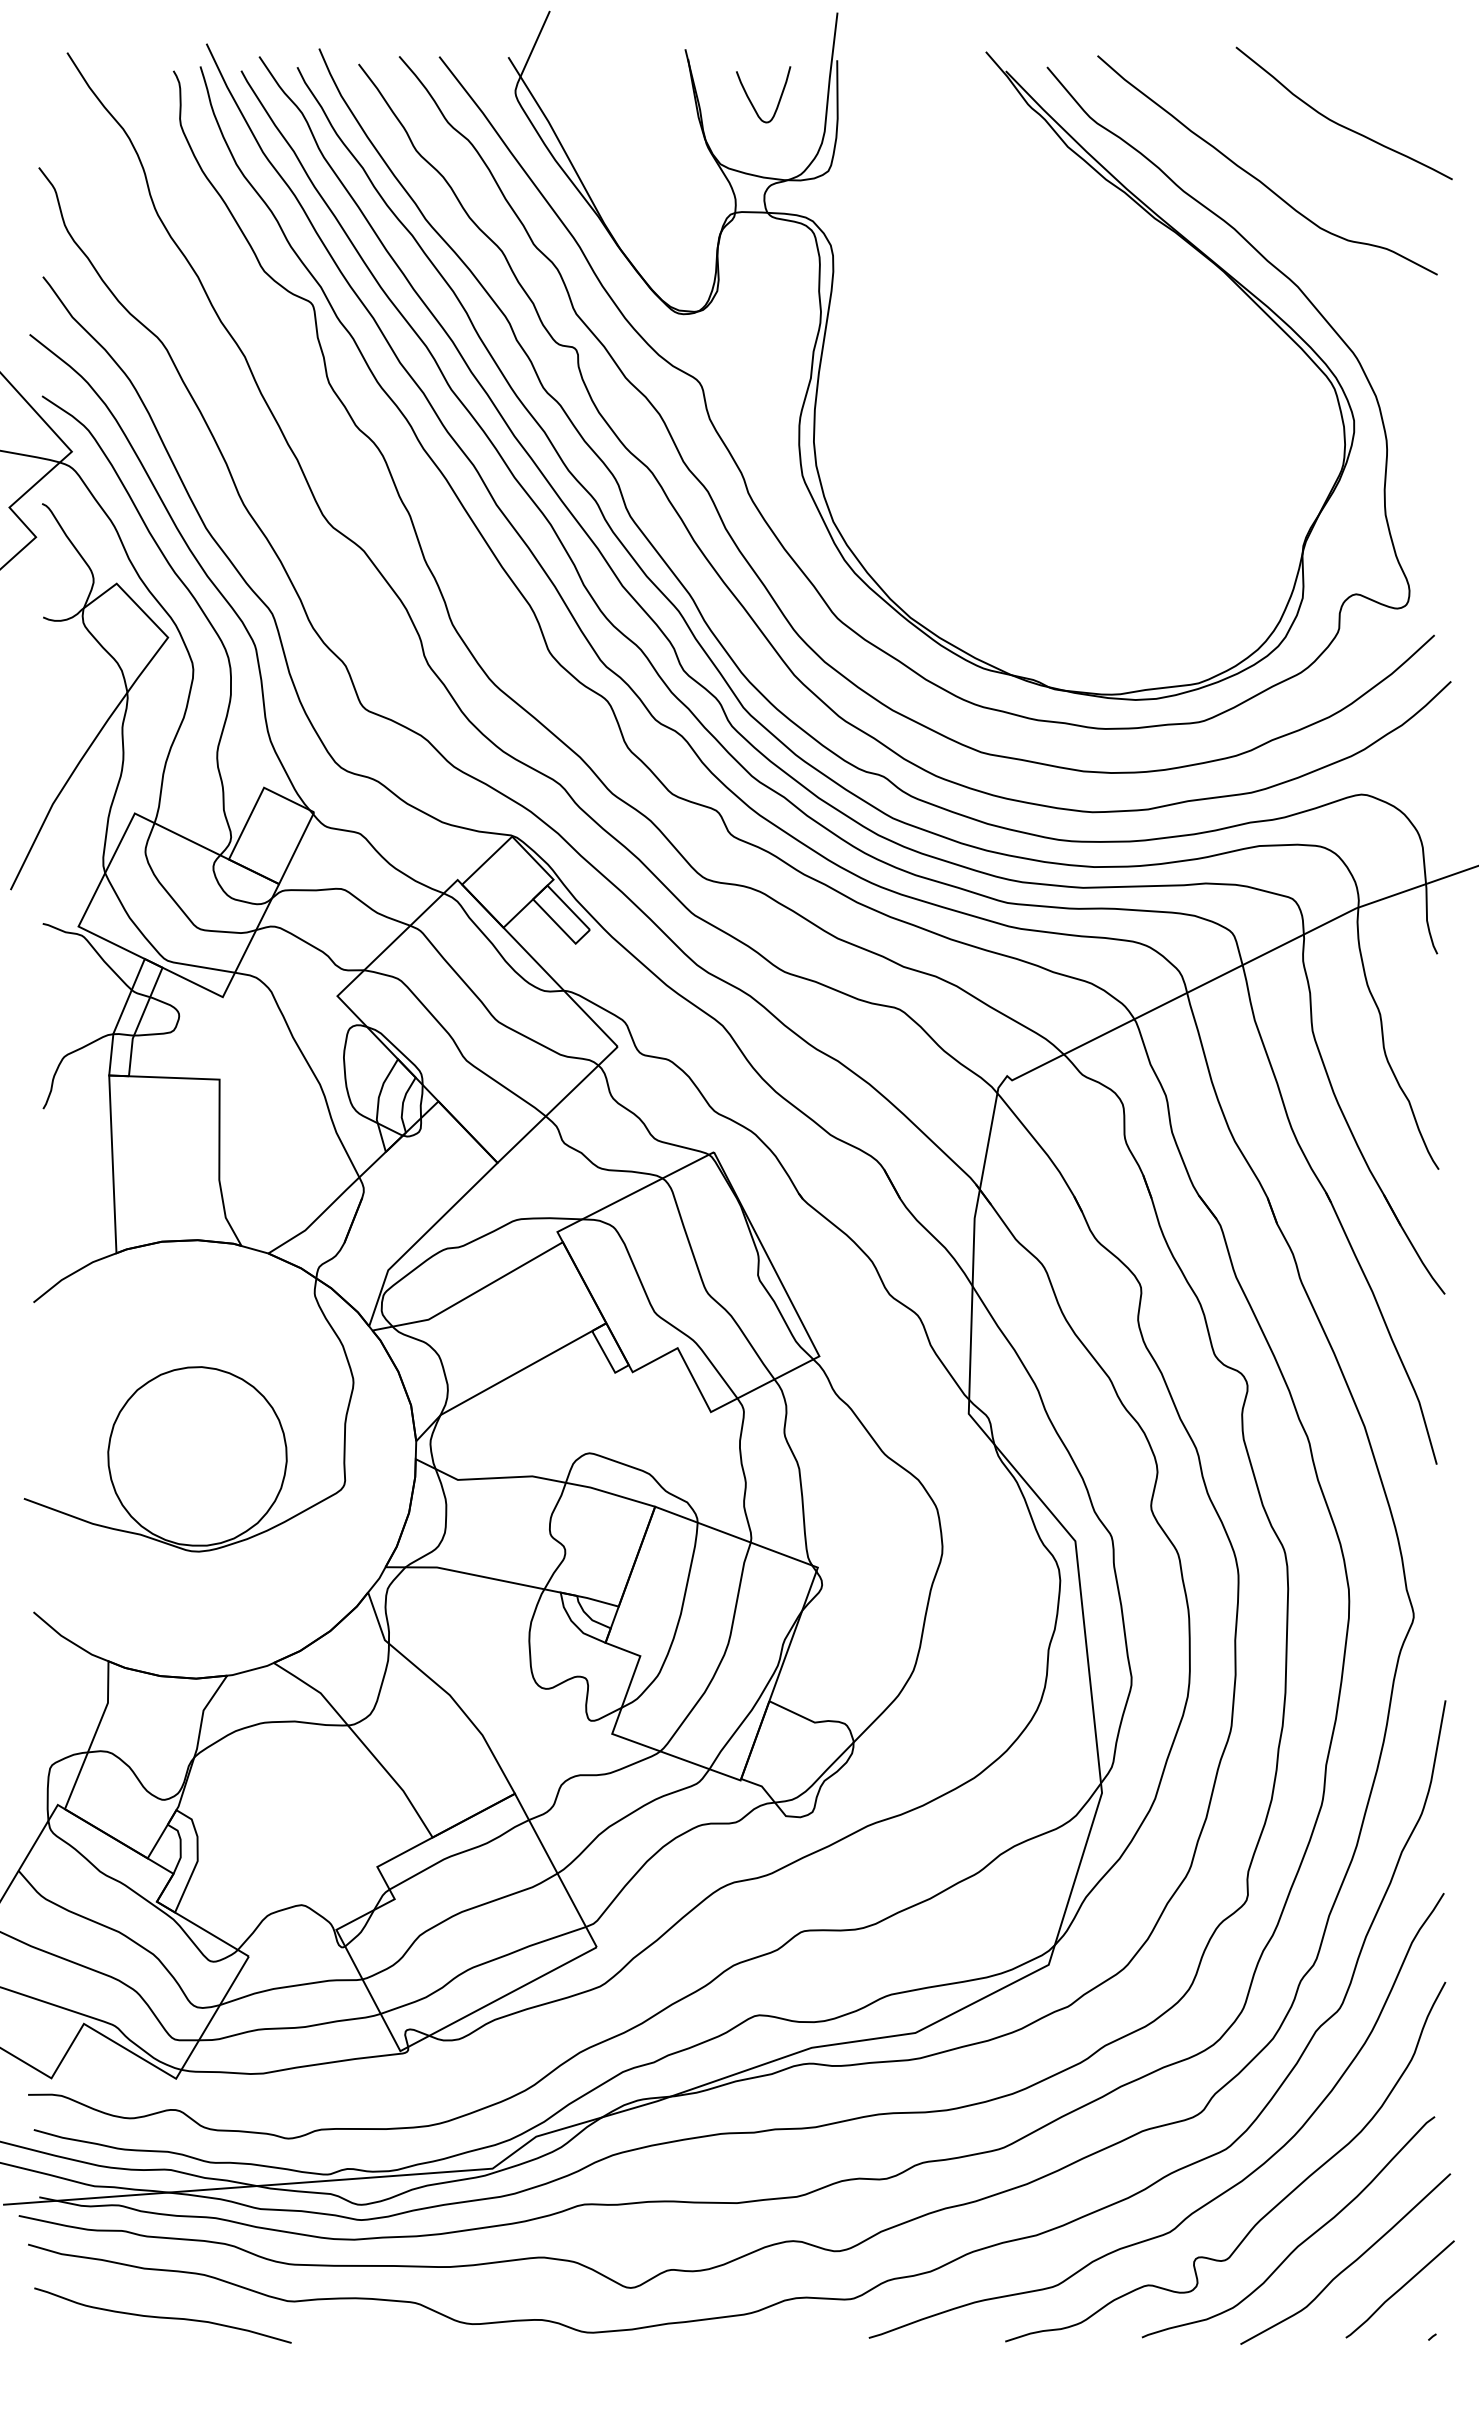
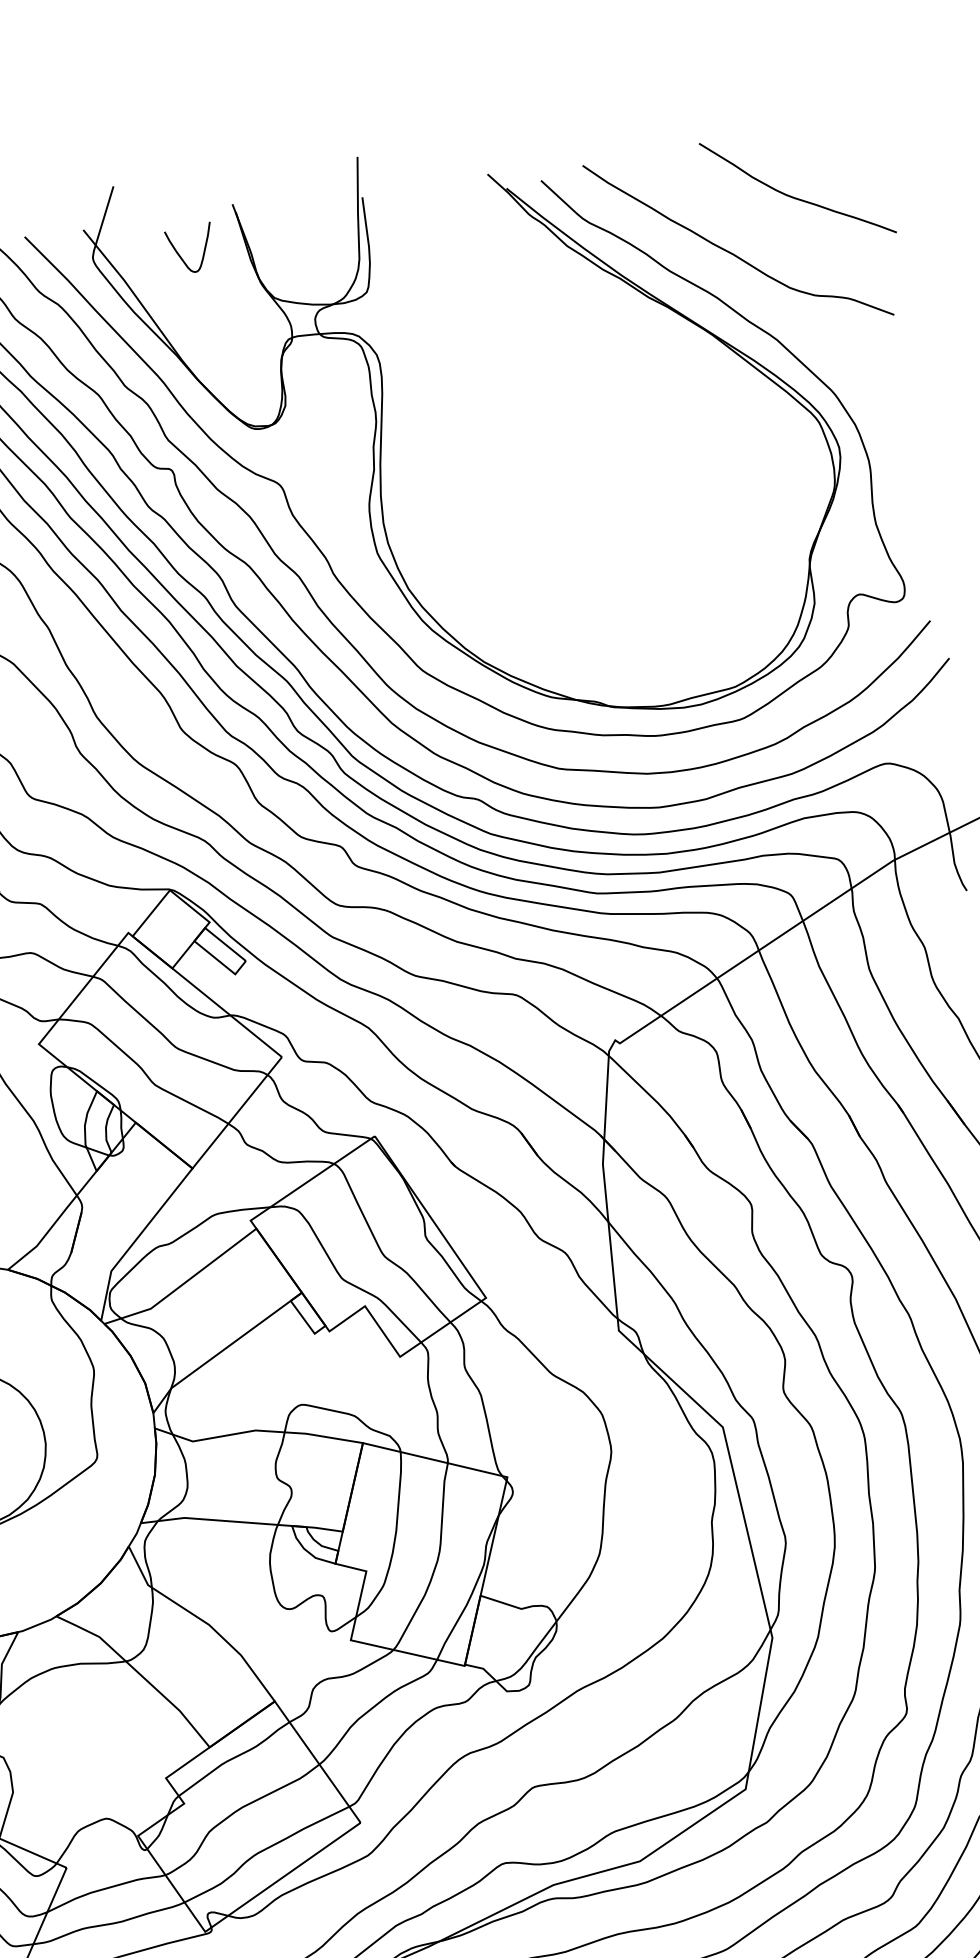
curve: (751, 101) -> (180, 255), moved

